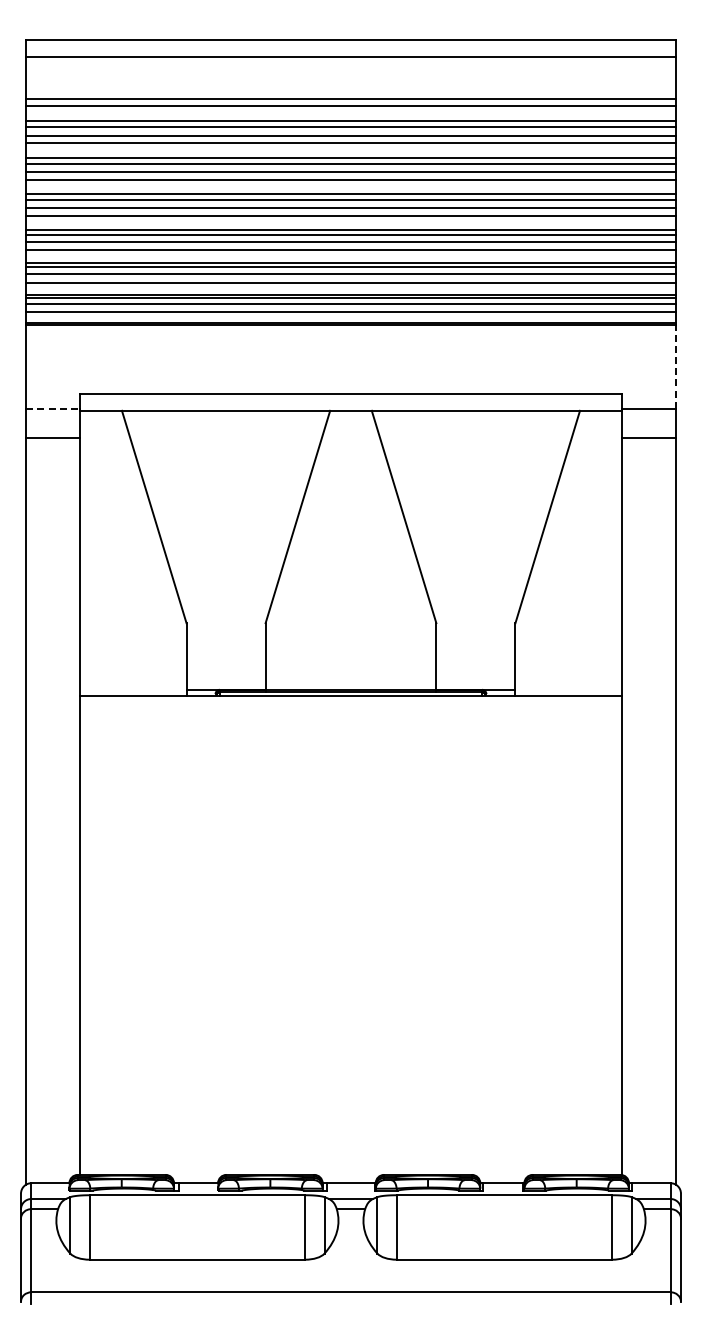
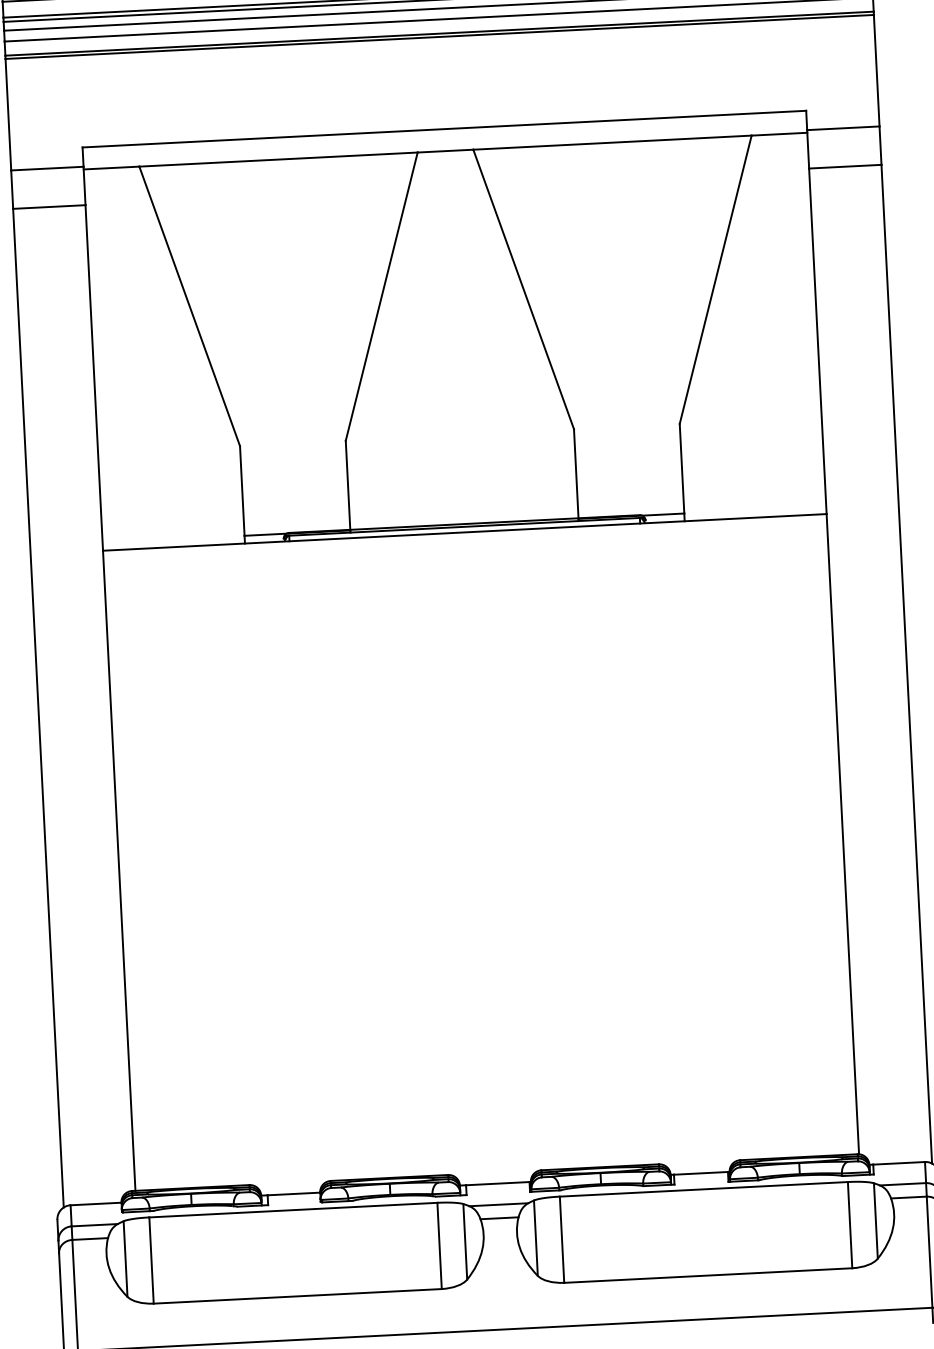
line: (675, 367) -> (876, 71), dashed -> solid
line: (53, 408) -> (47, 168), dashed -> solid

